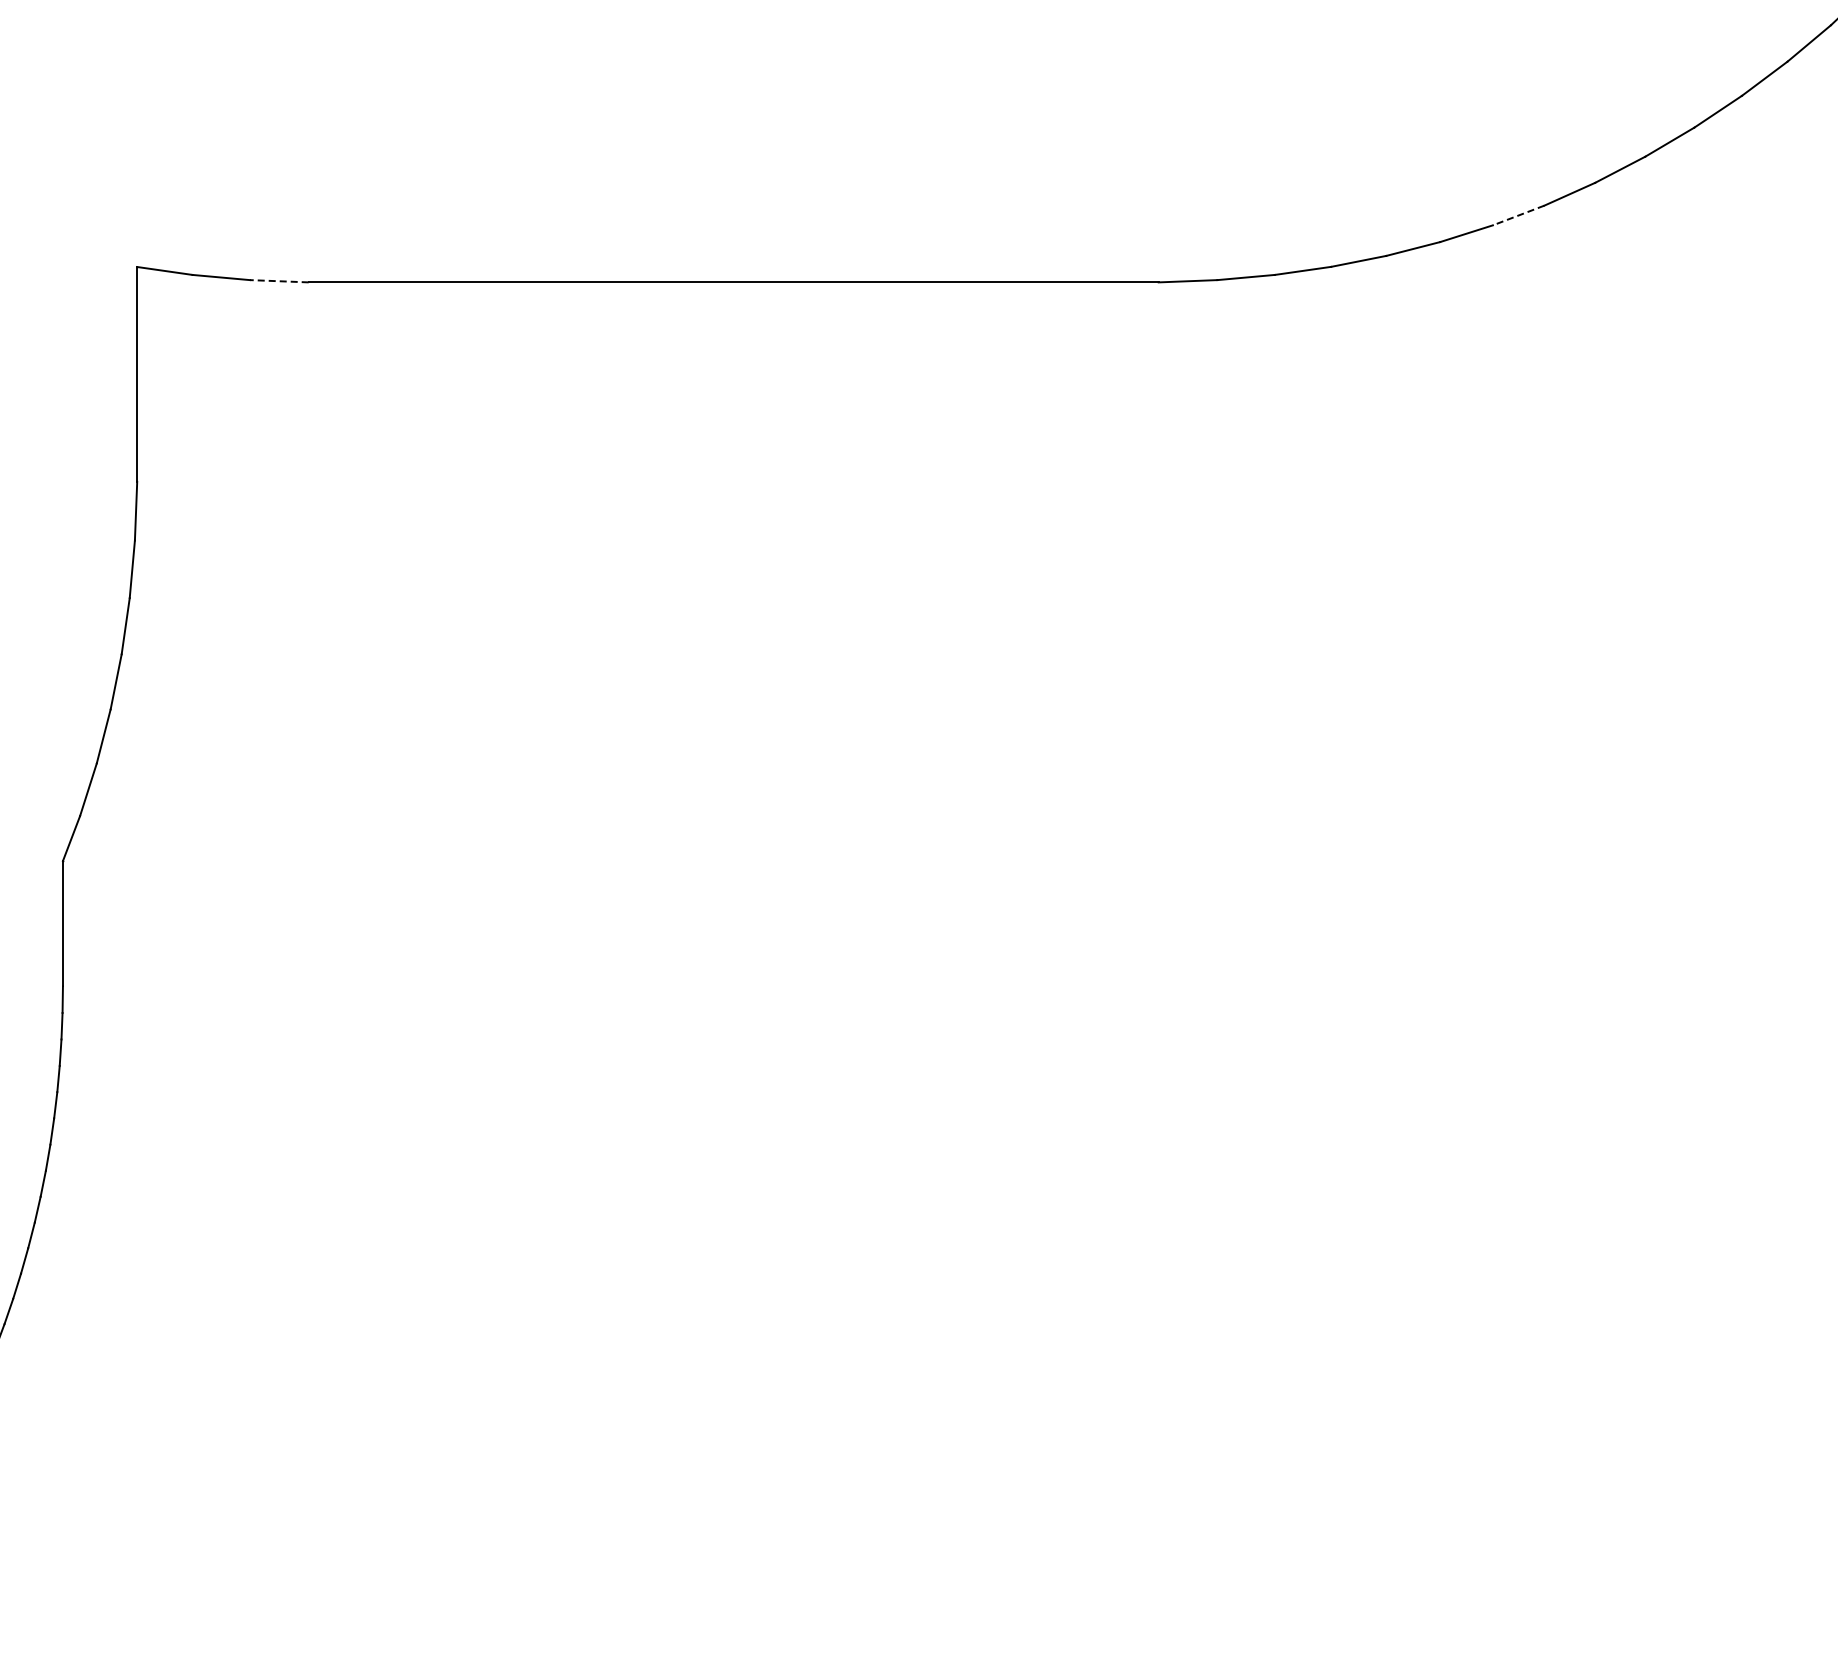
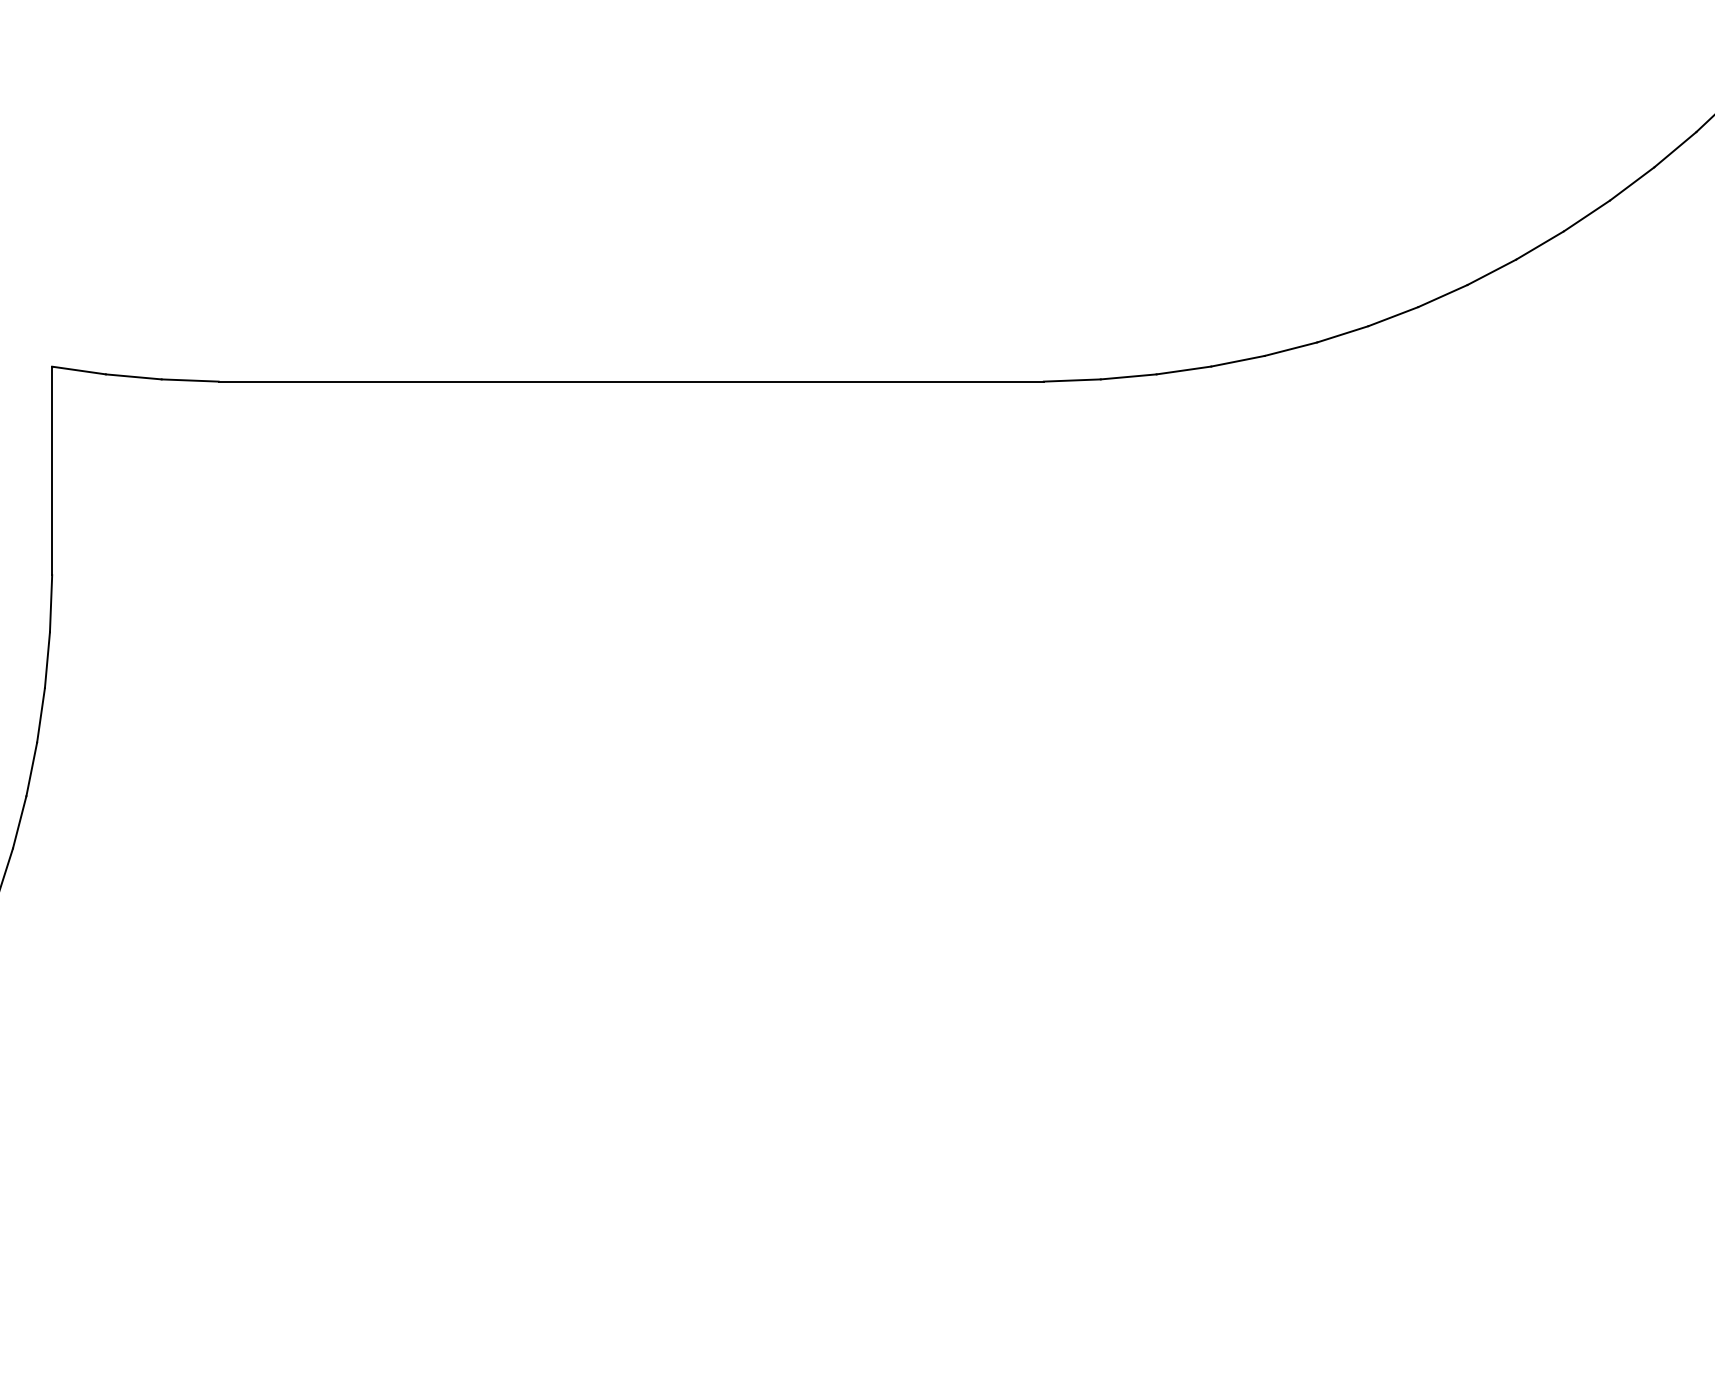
line: (1518, 215) -> (1393, 316), dashed -> solid
line: (278, 281) -> (189, 380), dashed -> solid

